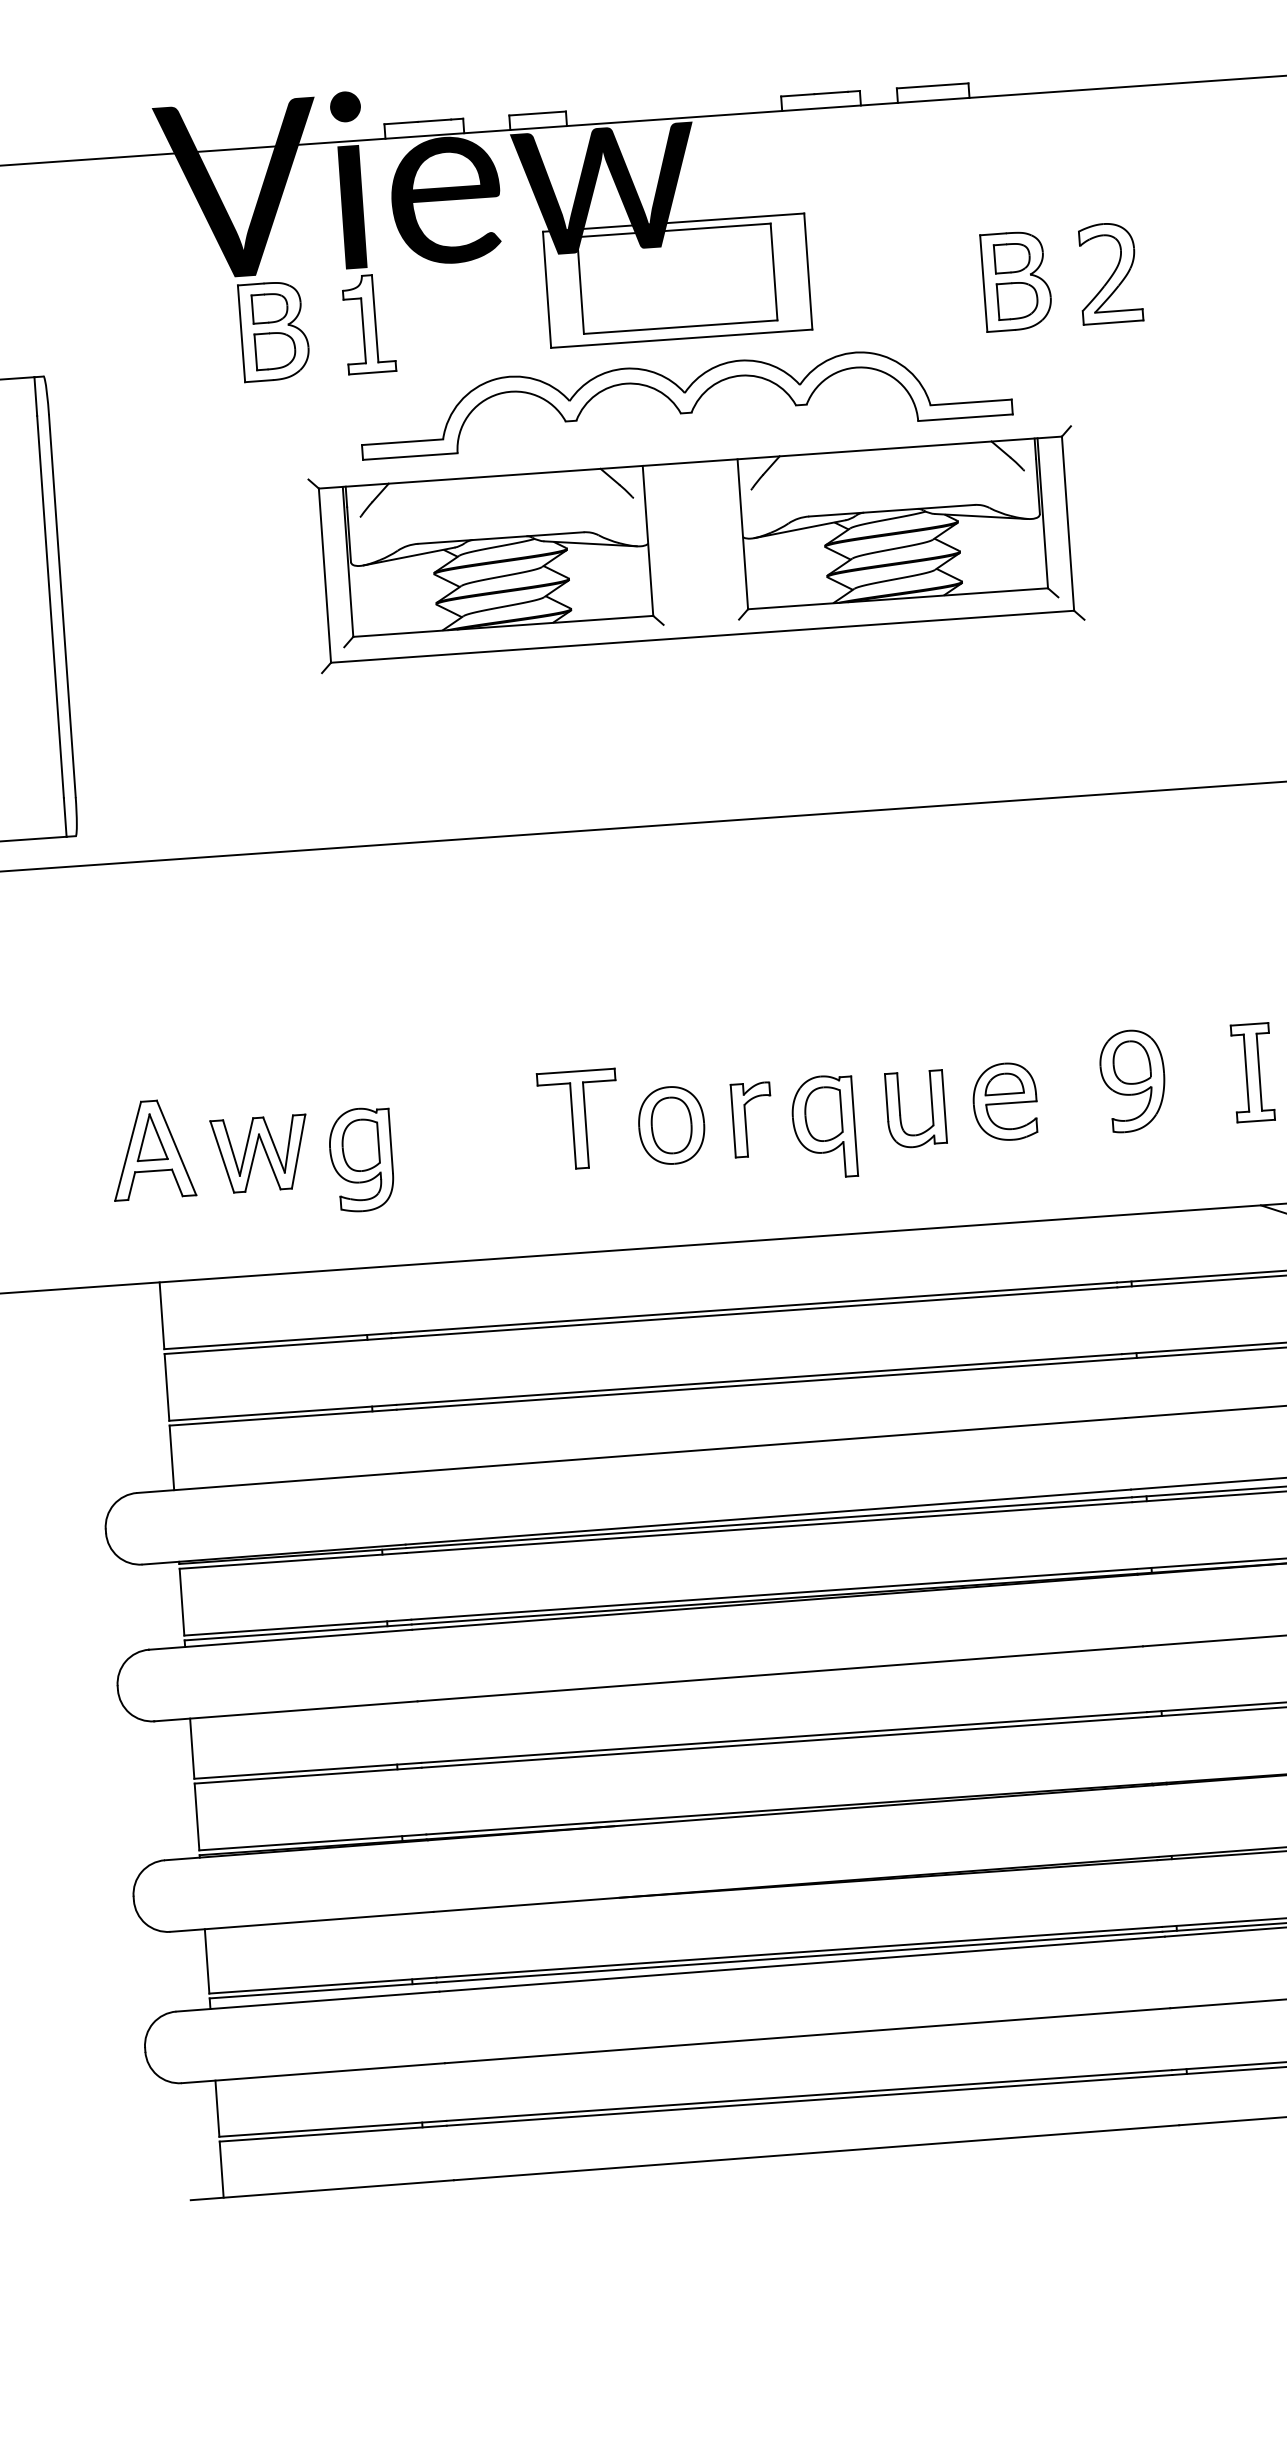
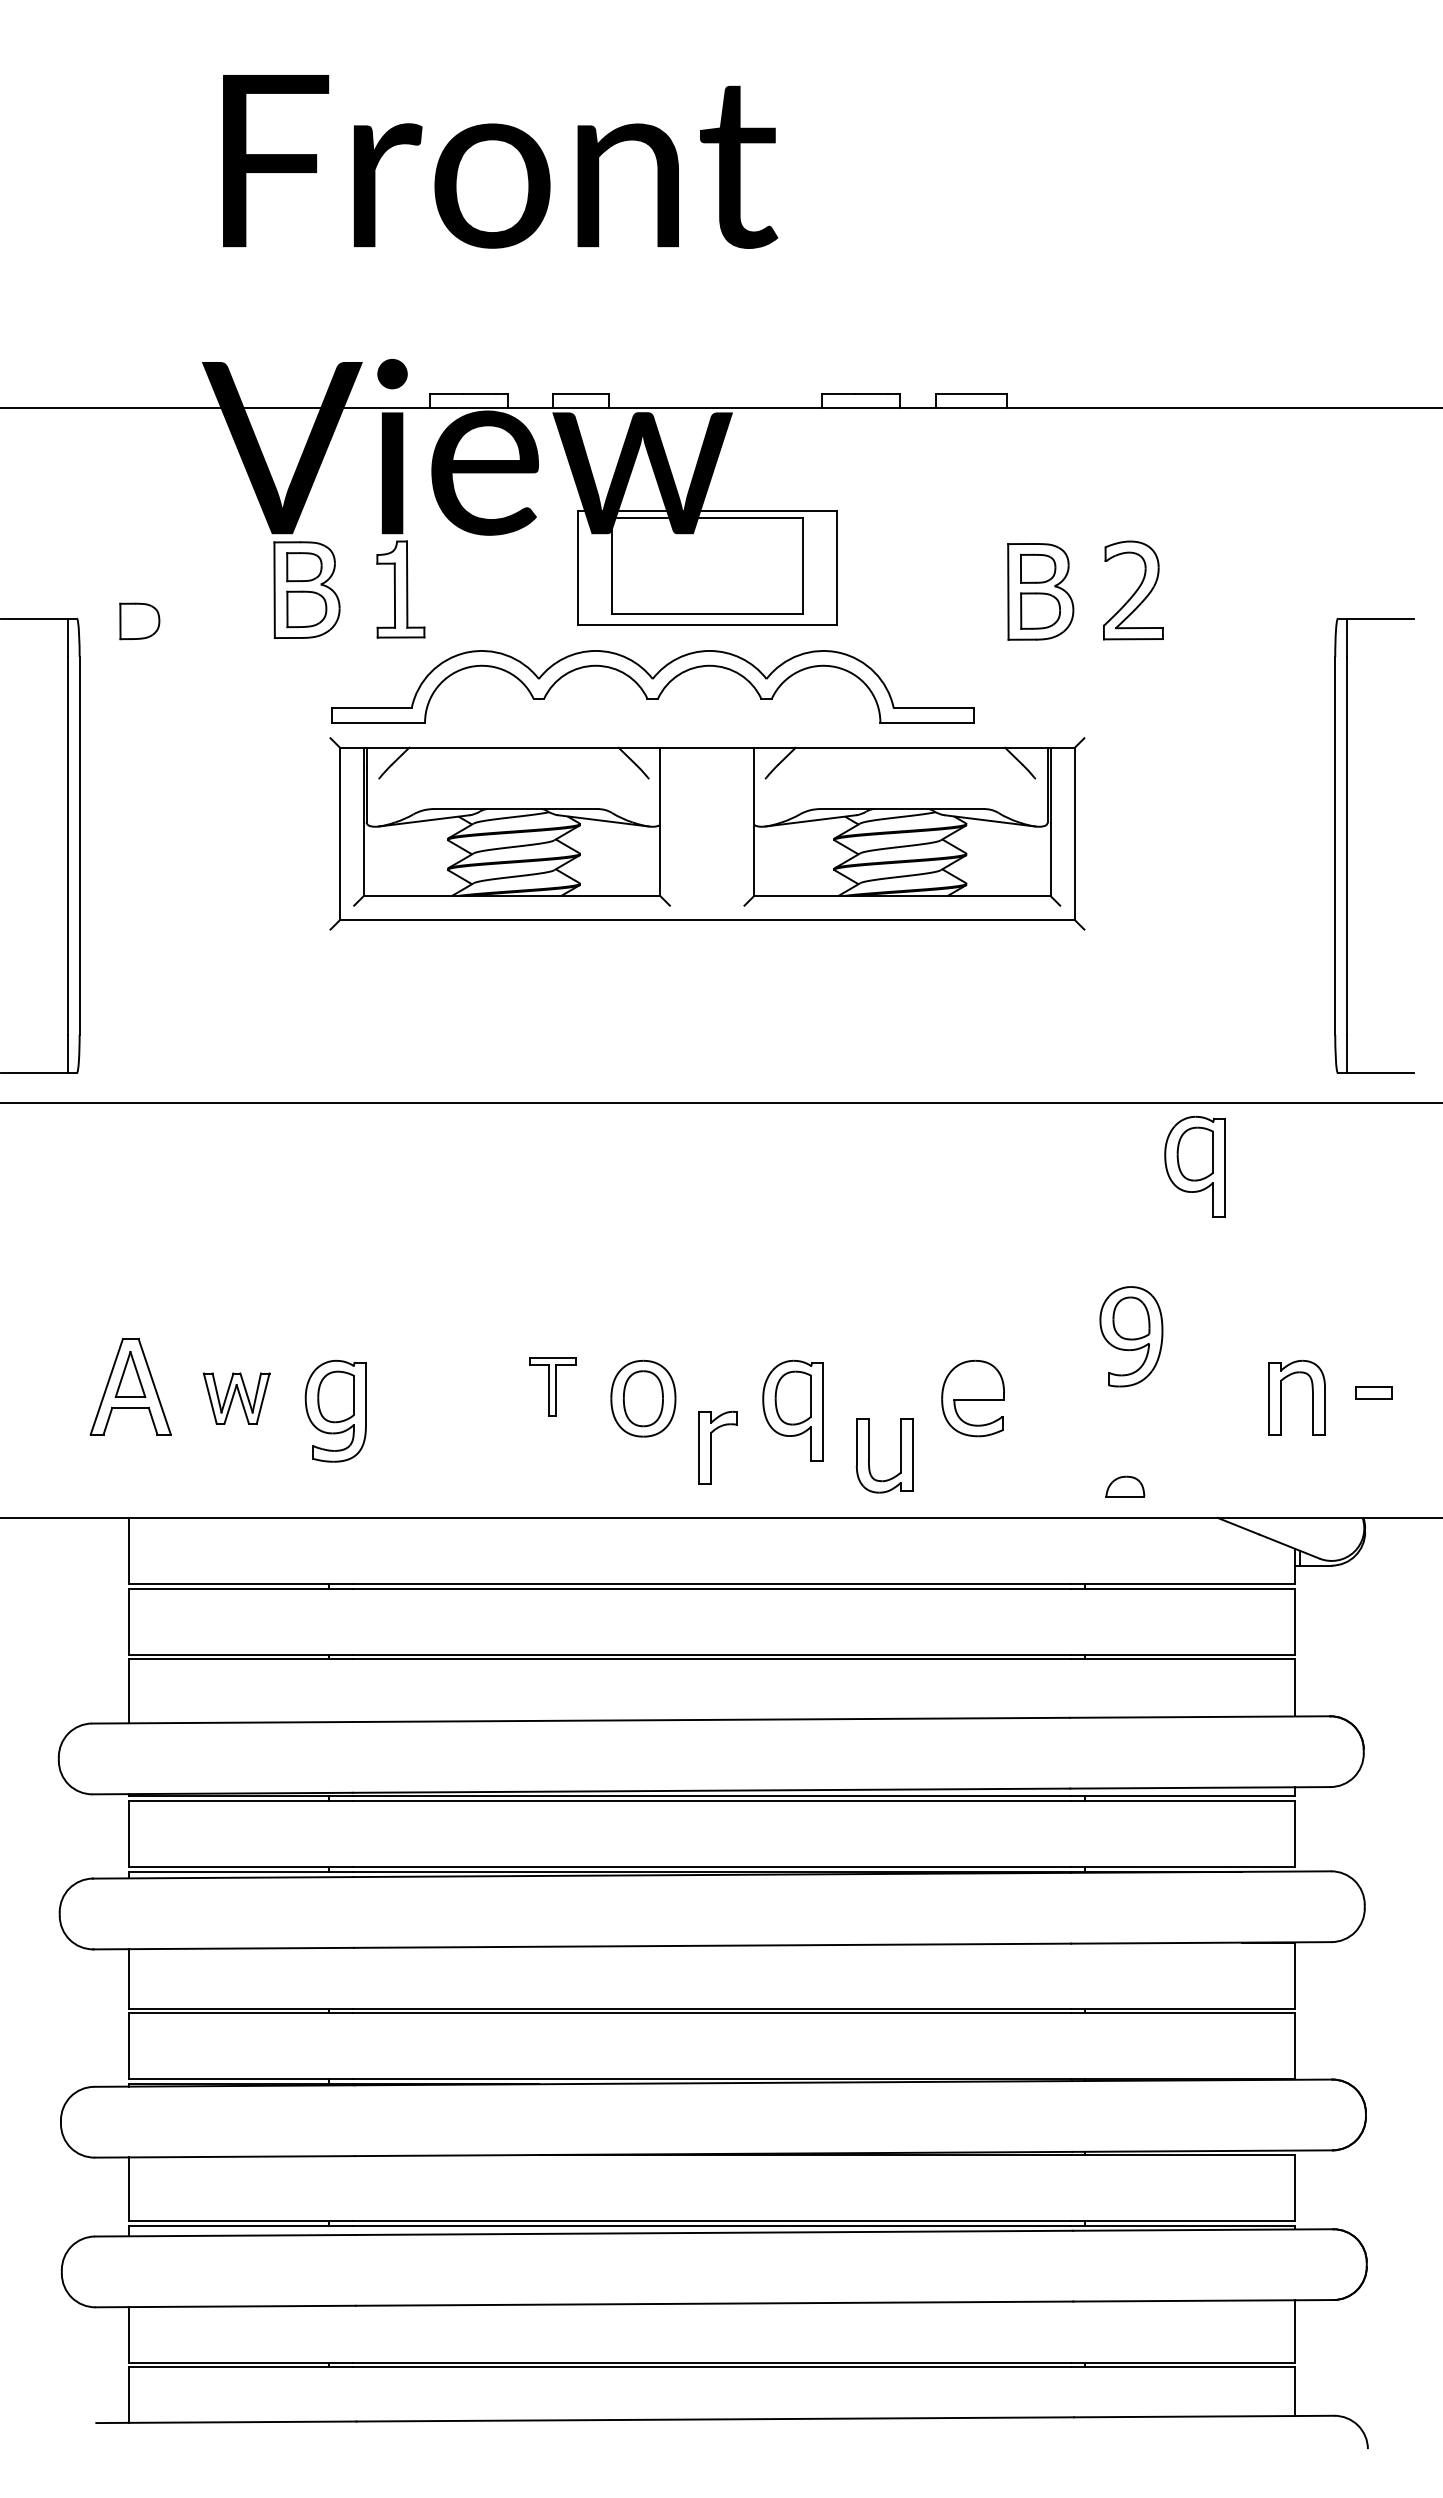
part: (107, 375) -> (139, 621), added
part: (685, 400) -> (652, 686), moved
part: (1212, 851) -> (1194, 1166), added
part: (1252, 1072) -> (1218, 1386), removed
part: (1133, 1080) -> (1131, 1336), moved
part: (1004, 1083) -> (1125, 1486), moved
part: (900, 1110) -> (869, 1455), moved
part: (578, 1119) -> (552, 1386), size x0.6
part: (751, 1119) -> (717, 1447), moved
part: (260, 1154) -> (236, 1398), size x0.7

